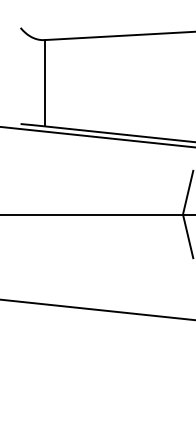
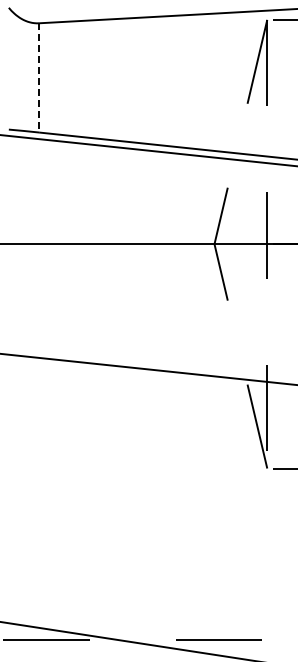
line: (44, 82) -> (39, 77), solid -> dashed

